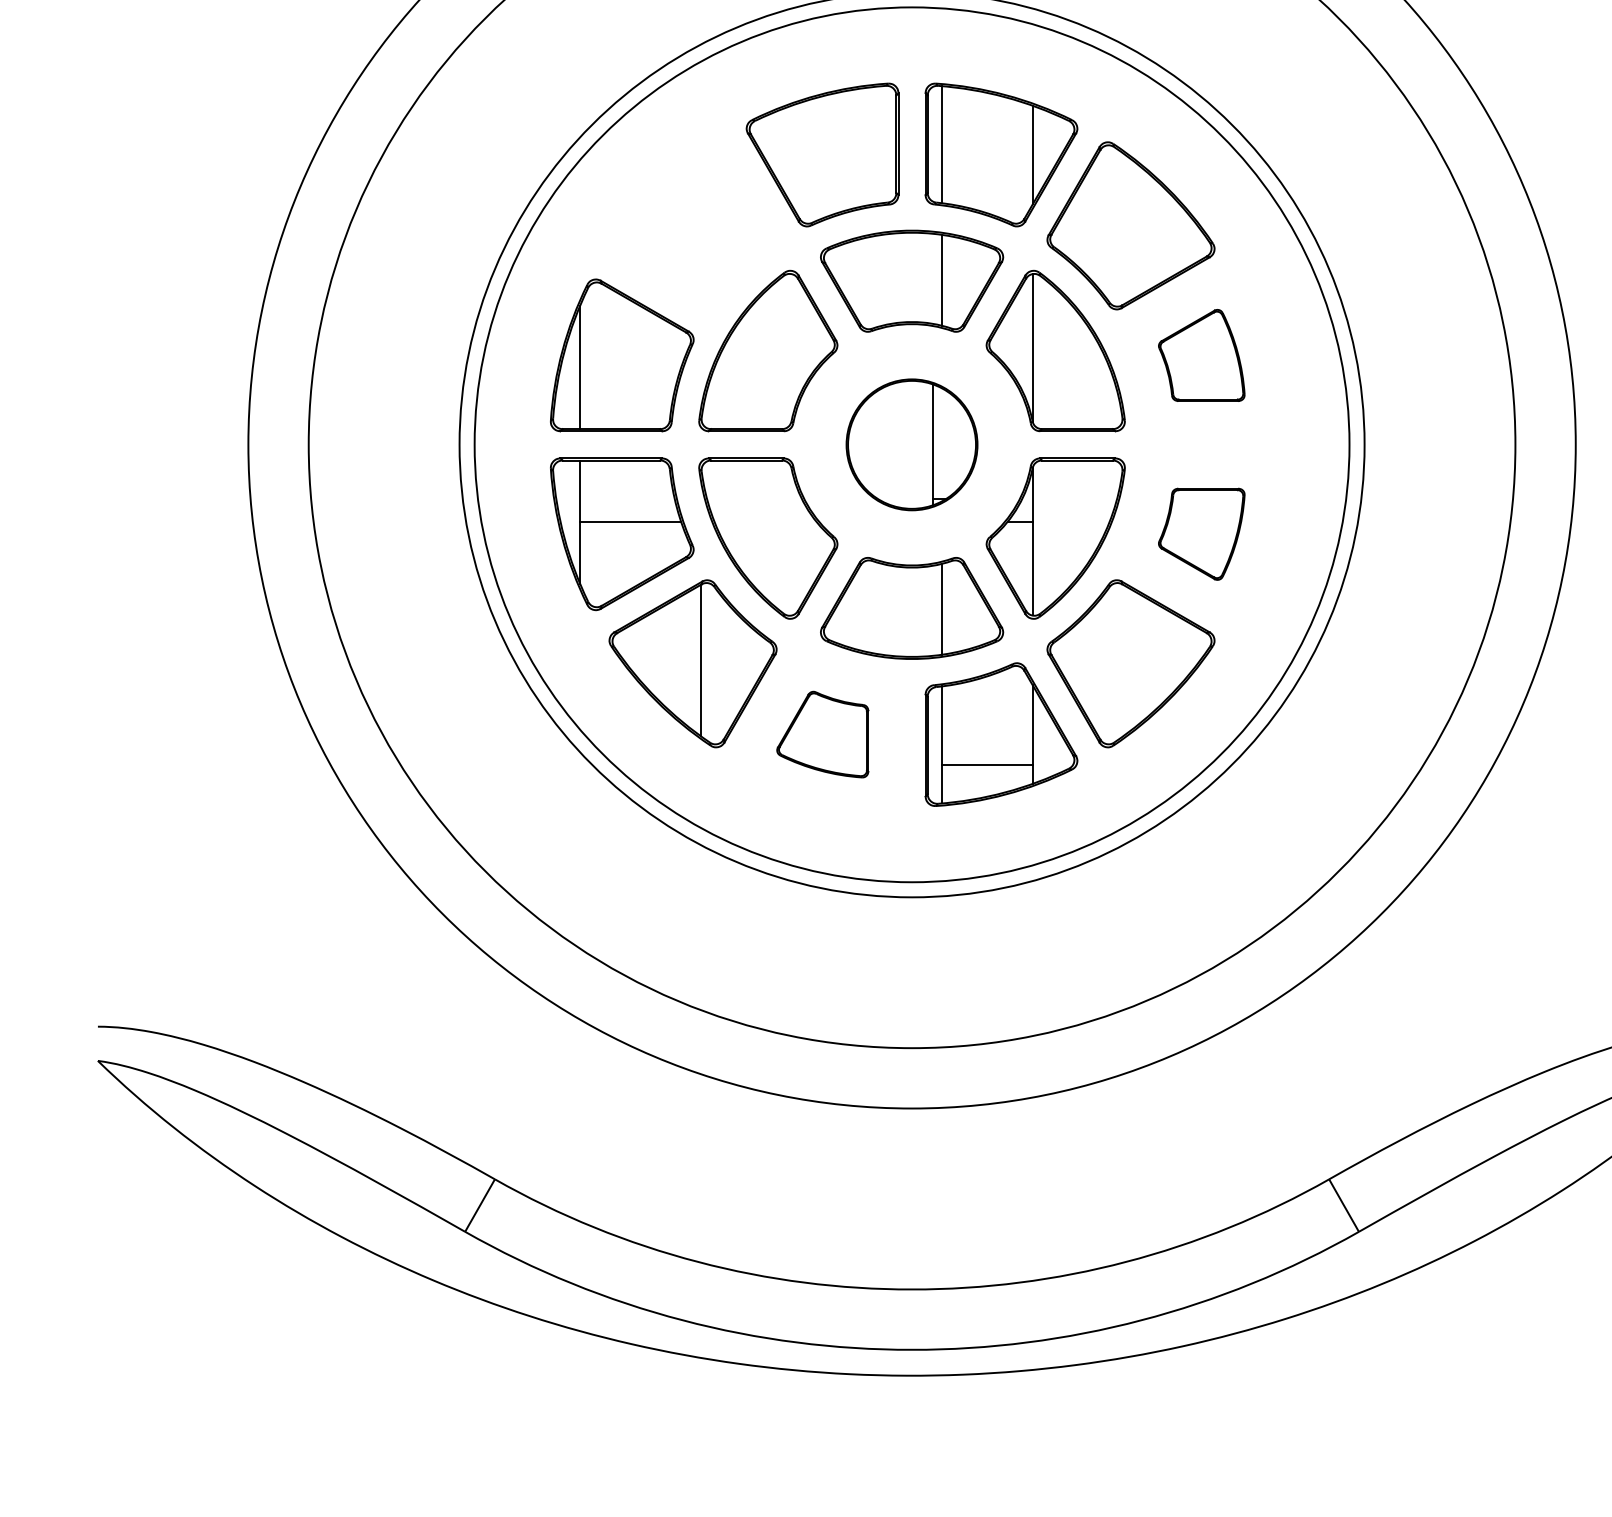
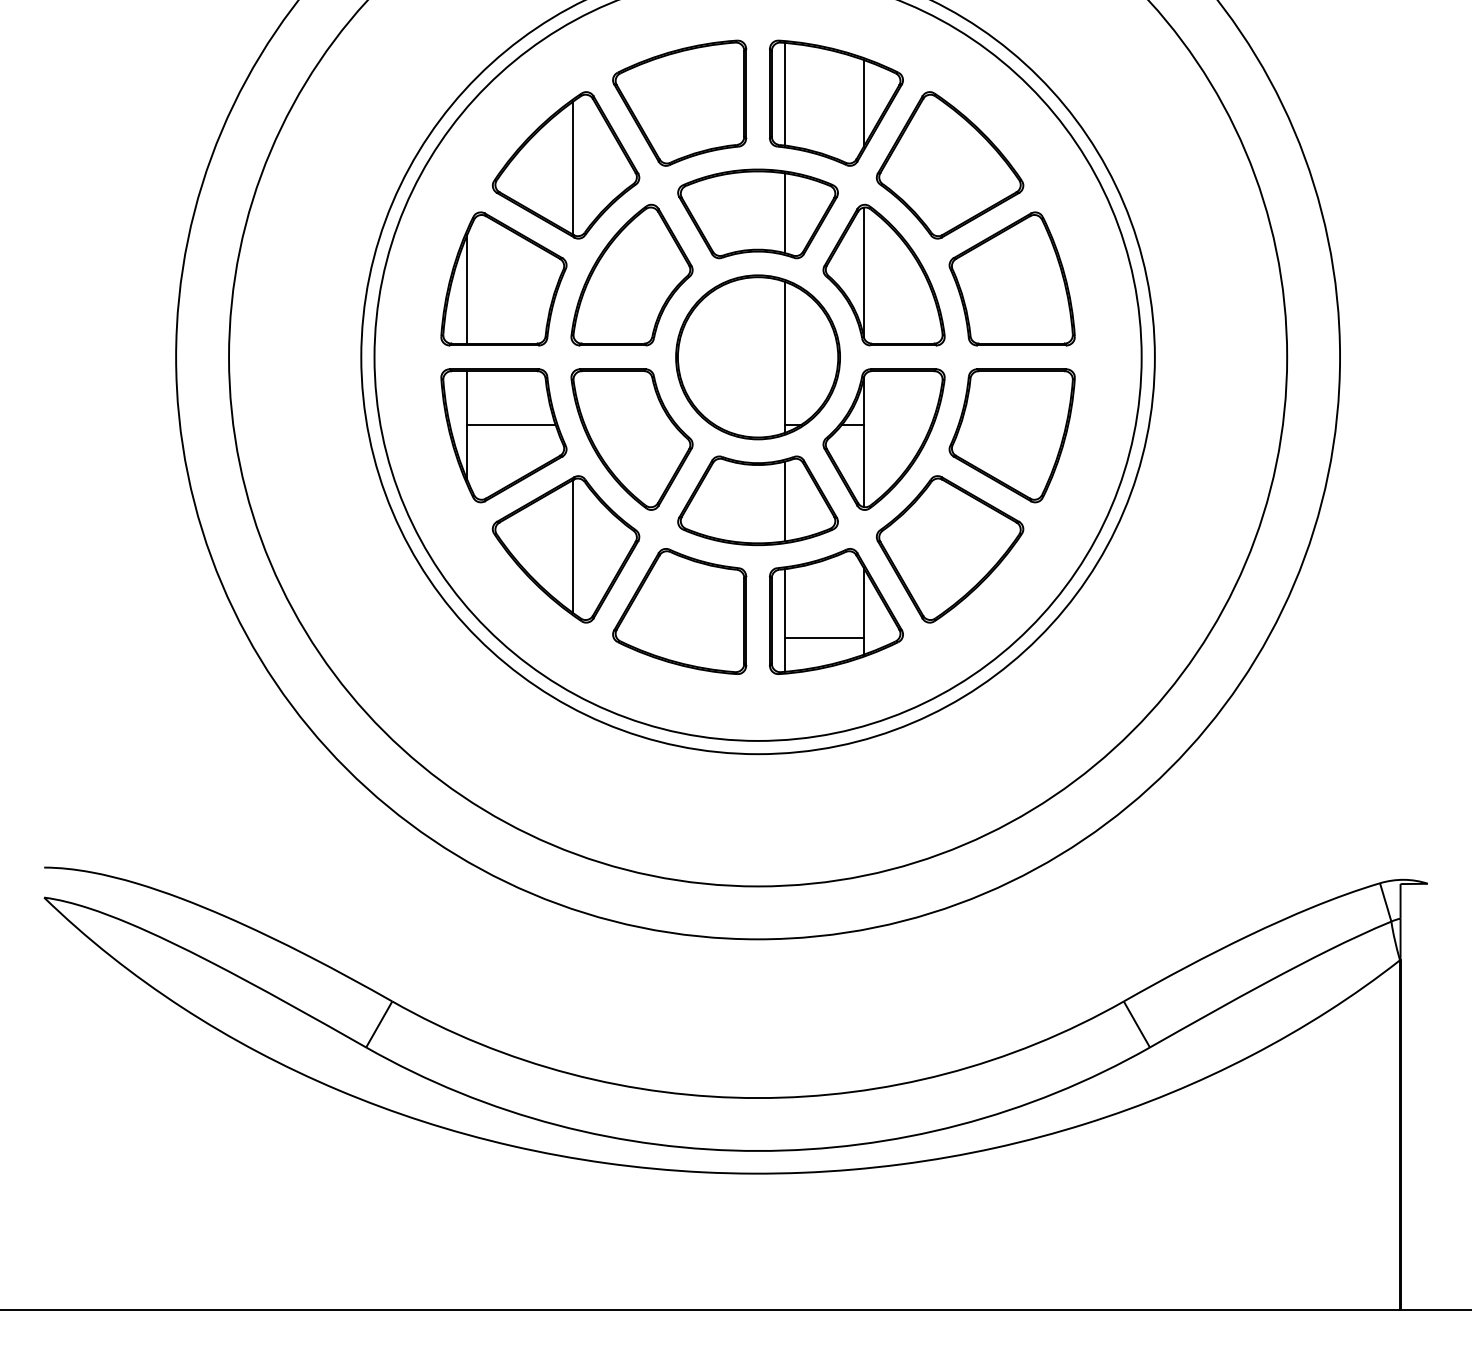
part: (692, 226) -> (565, 165), added
part: (1201, 354) -> (1011, 278), size x1.67
part: (911, 444) -> (757, 357), size x1.43
part: (1201, 533) -> (1011, 435), size x1.67
part: (822, 734) -> (679, 611), size x1.67

